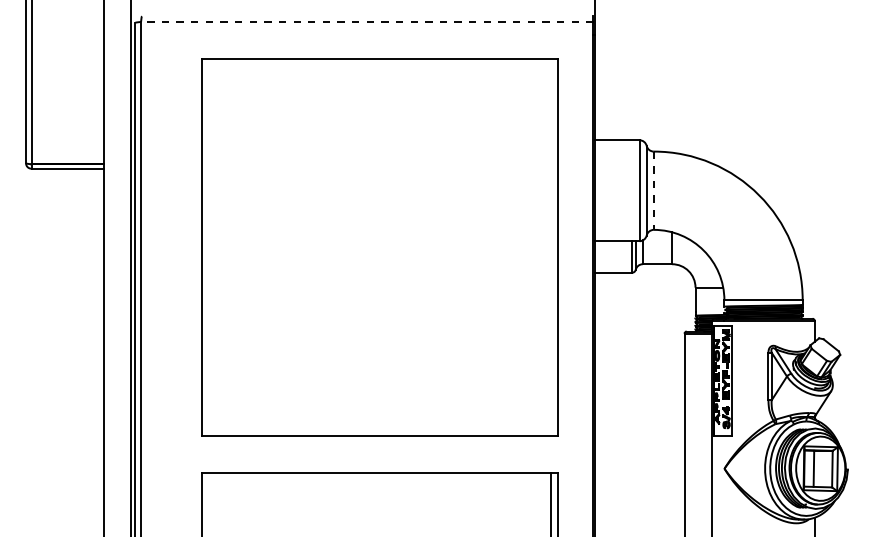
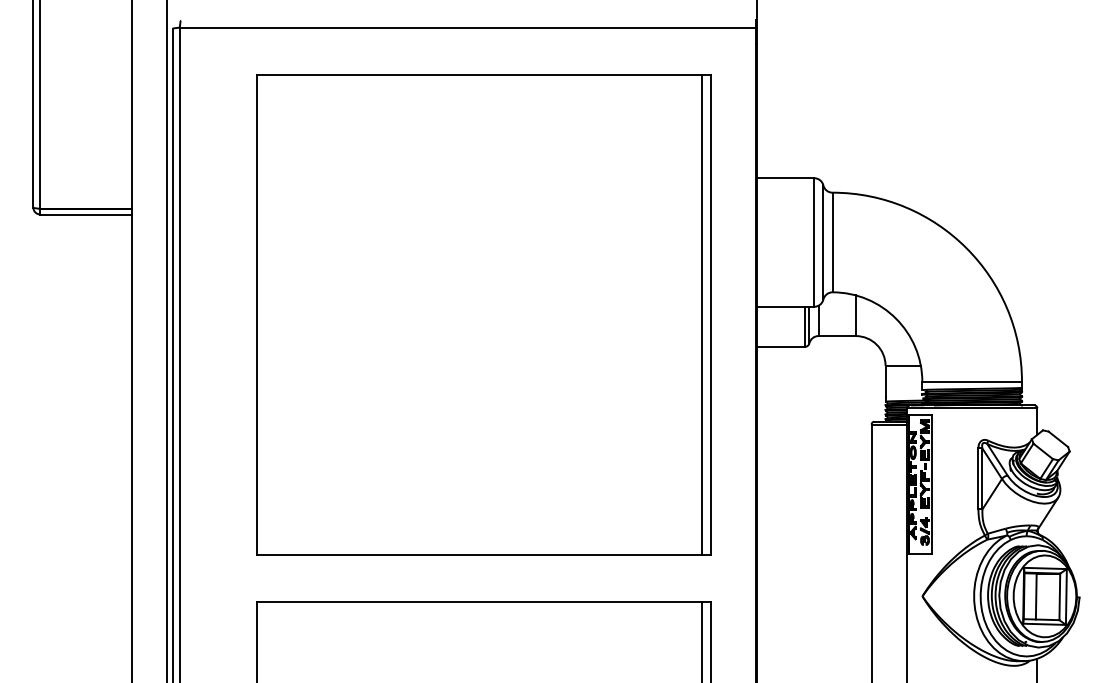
line: (367, 21) -> (467, 27), dashed -> solid
line: (653, 190) -> (832, 242), dashed -> solid
line: (550, 247) -> (701, 314), added

